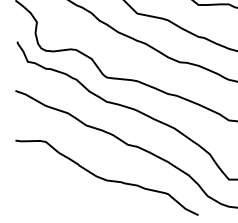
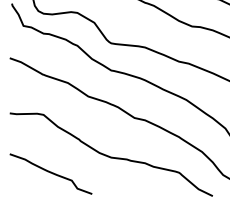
curve: (52, 194) -> (50, 173), added

